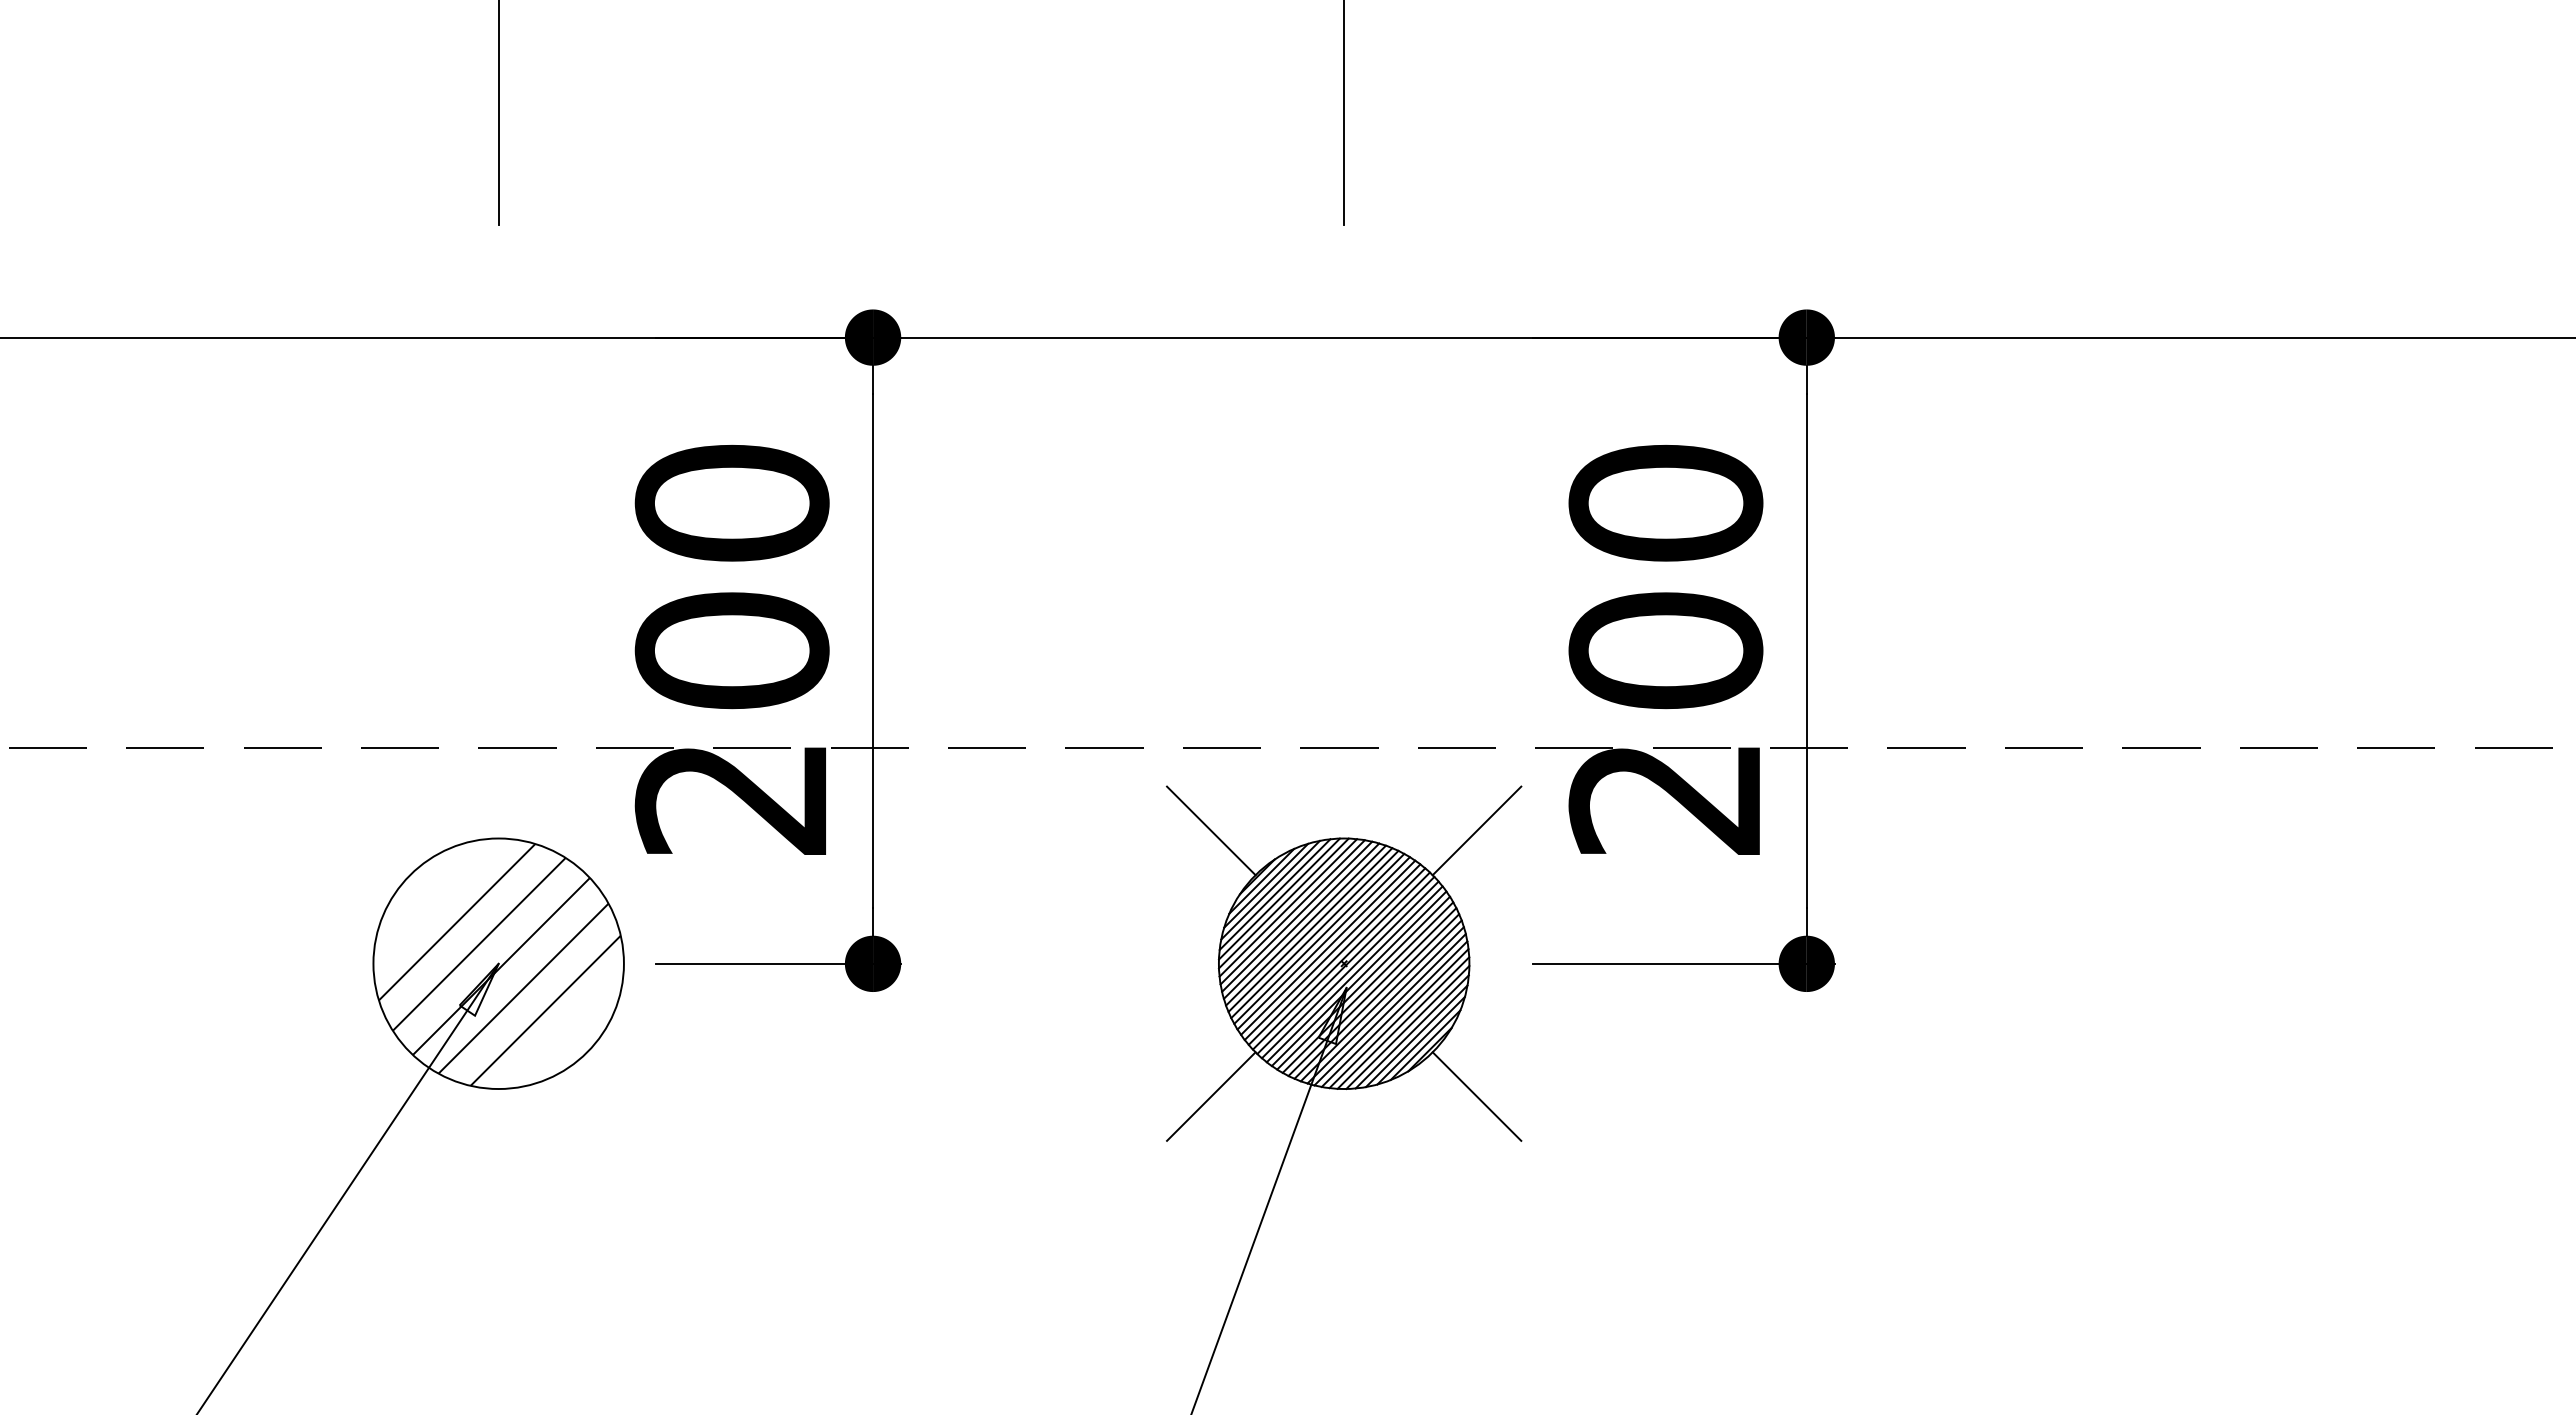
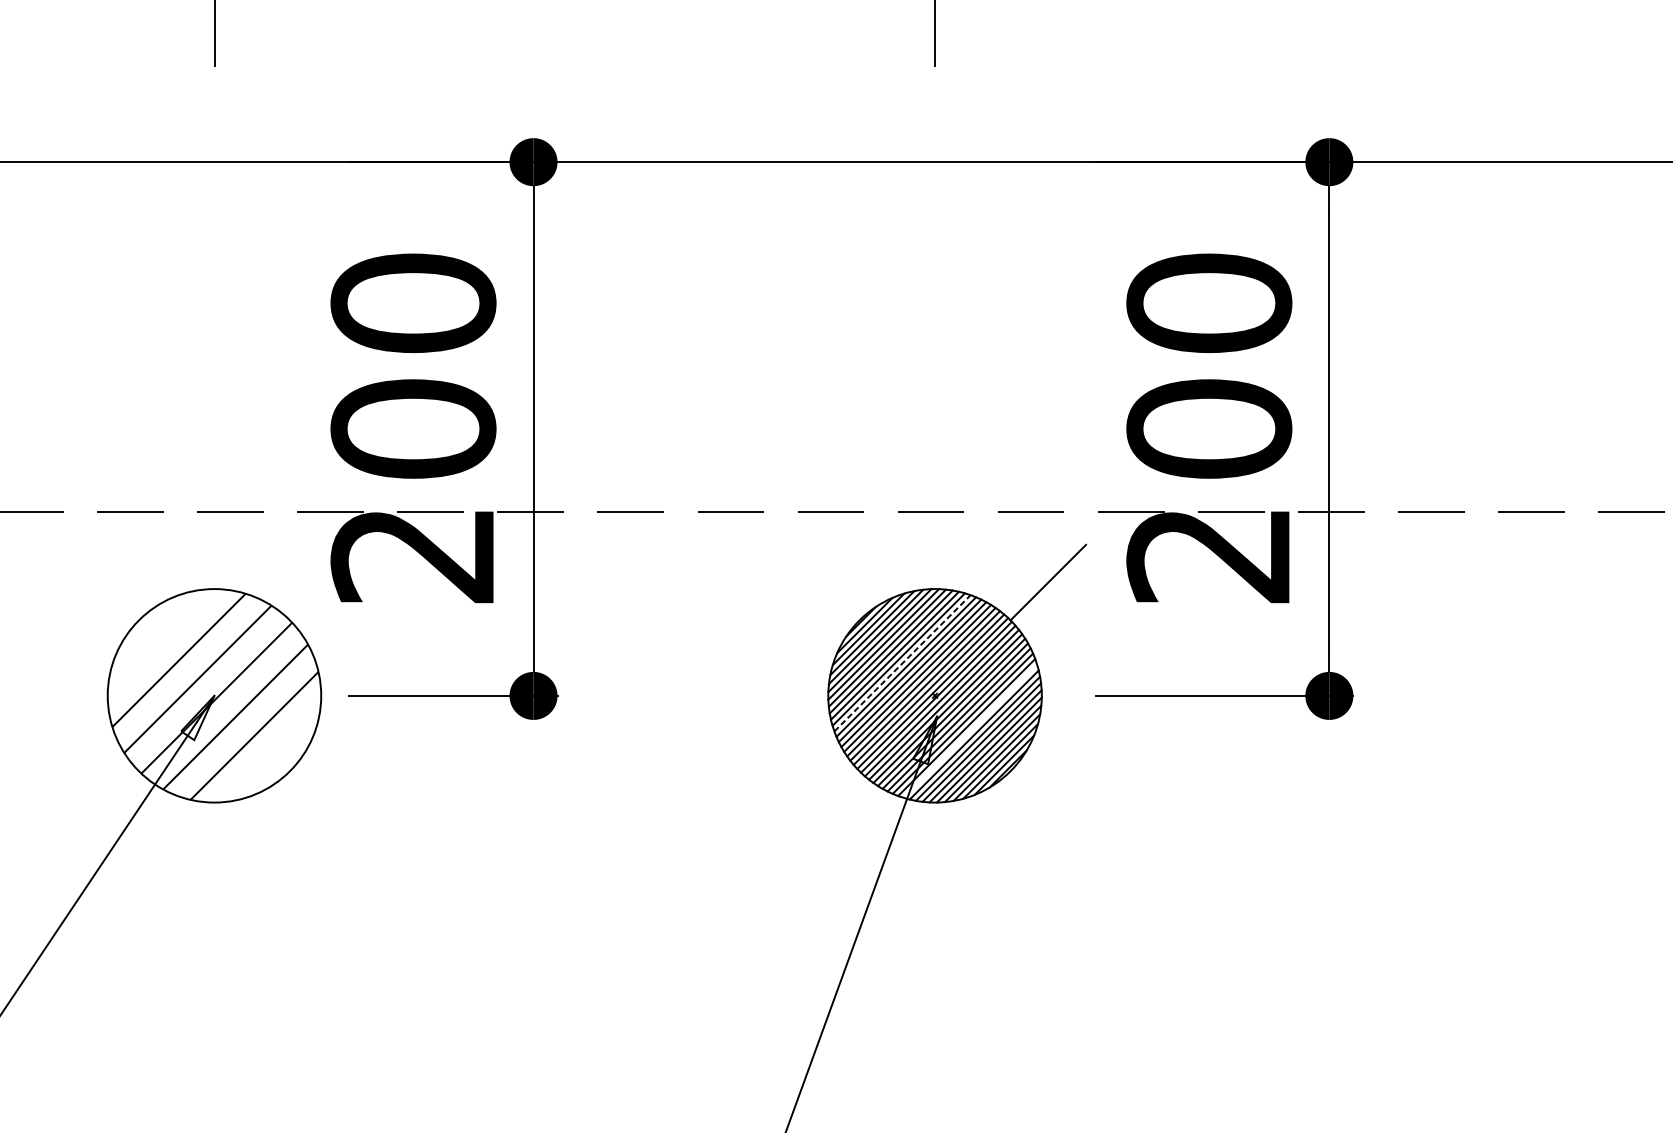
line: (1211, 830) -> (821, 582), removed
line: (1306, 925) -> (902, 663), solid -> dashed
line: (1385, 1005) -> (970, 731), removed
line: (1211, 1096) -> (821, 808), removed
line: (1476, 1096) -> (1047, 808), removed

